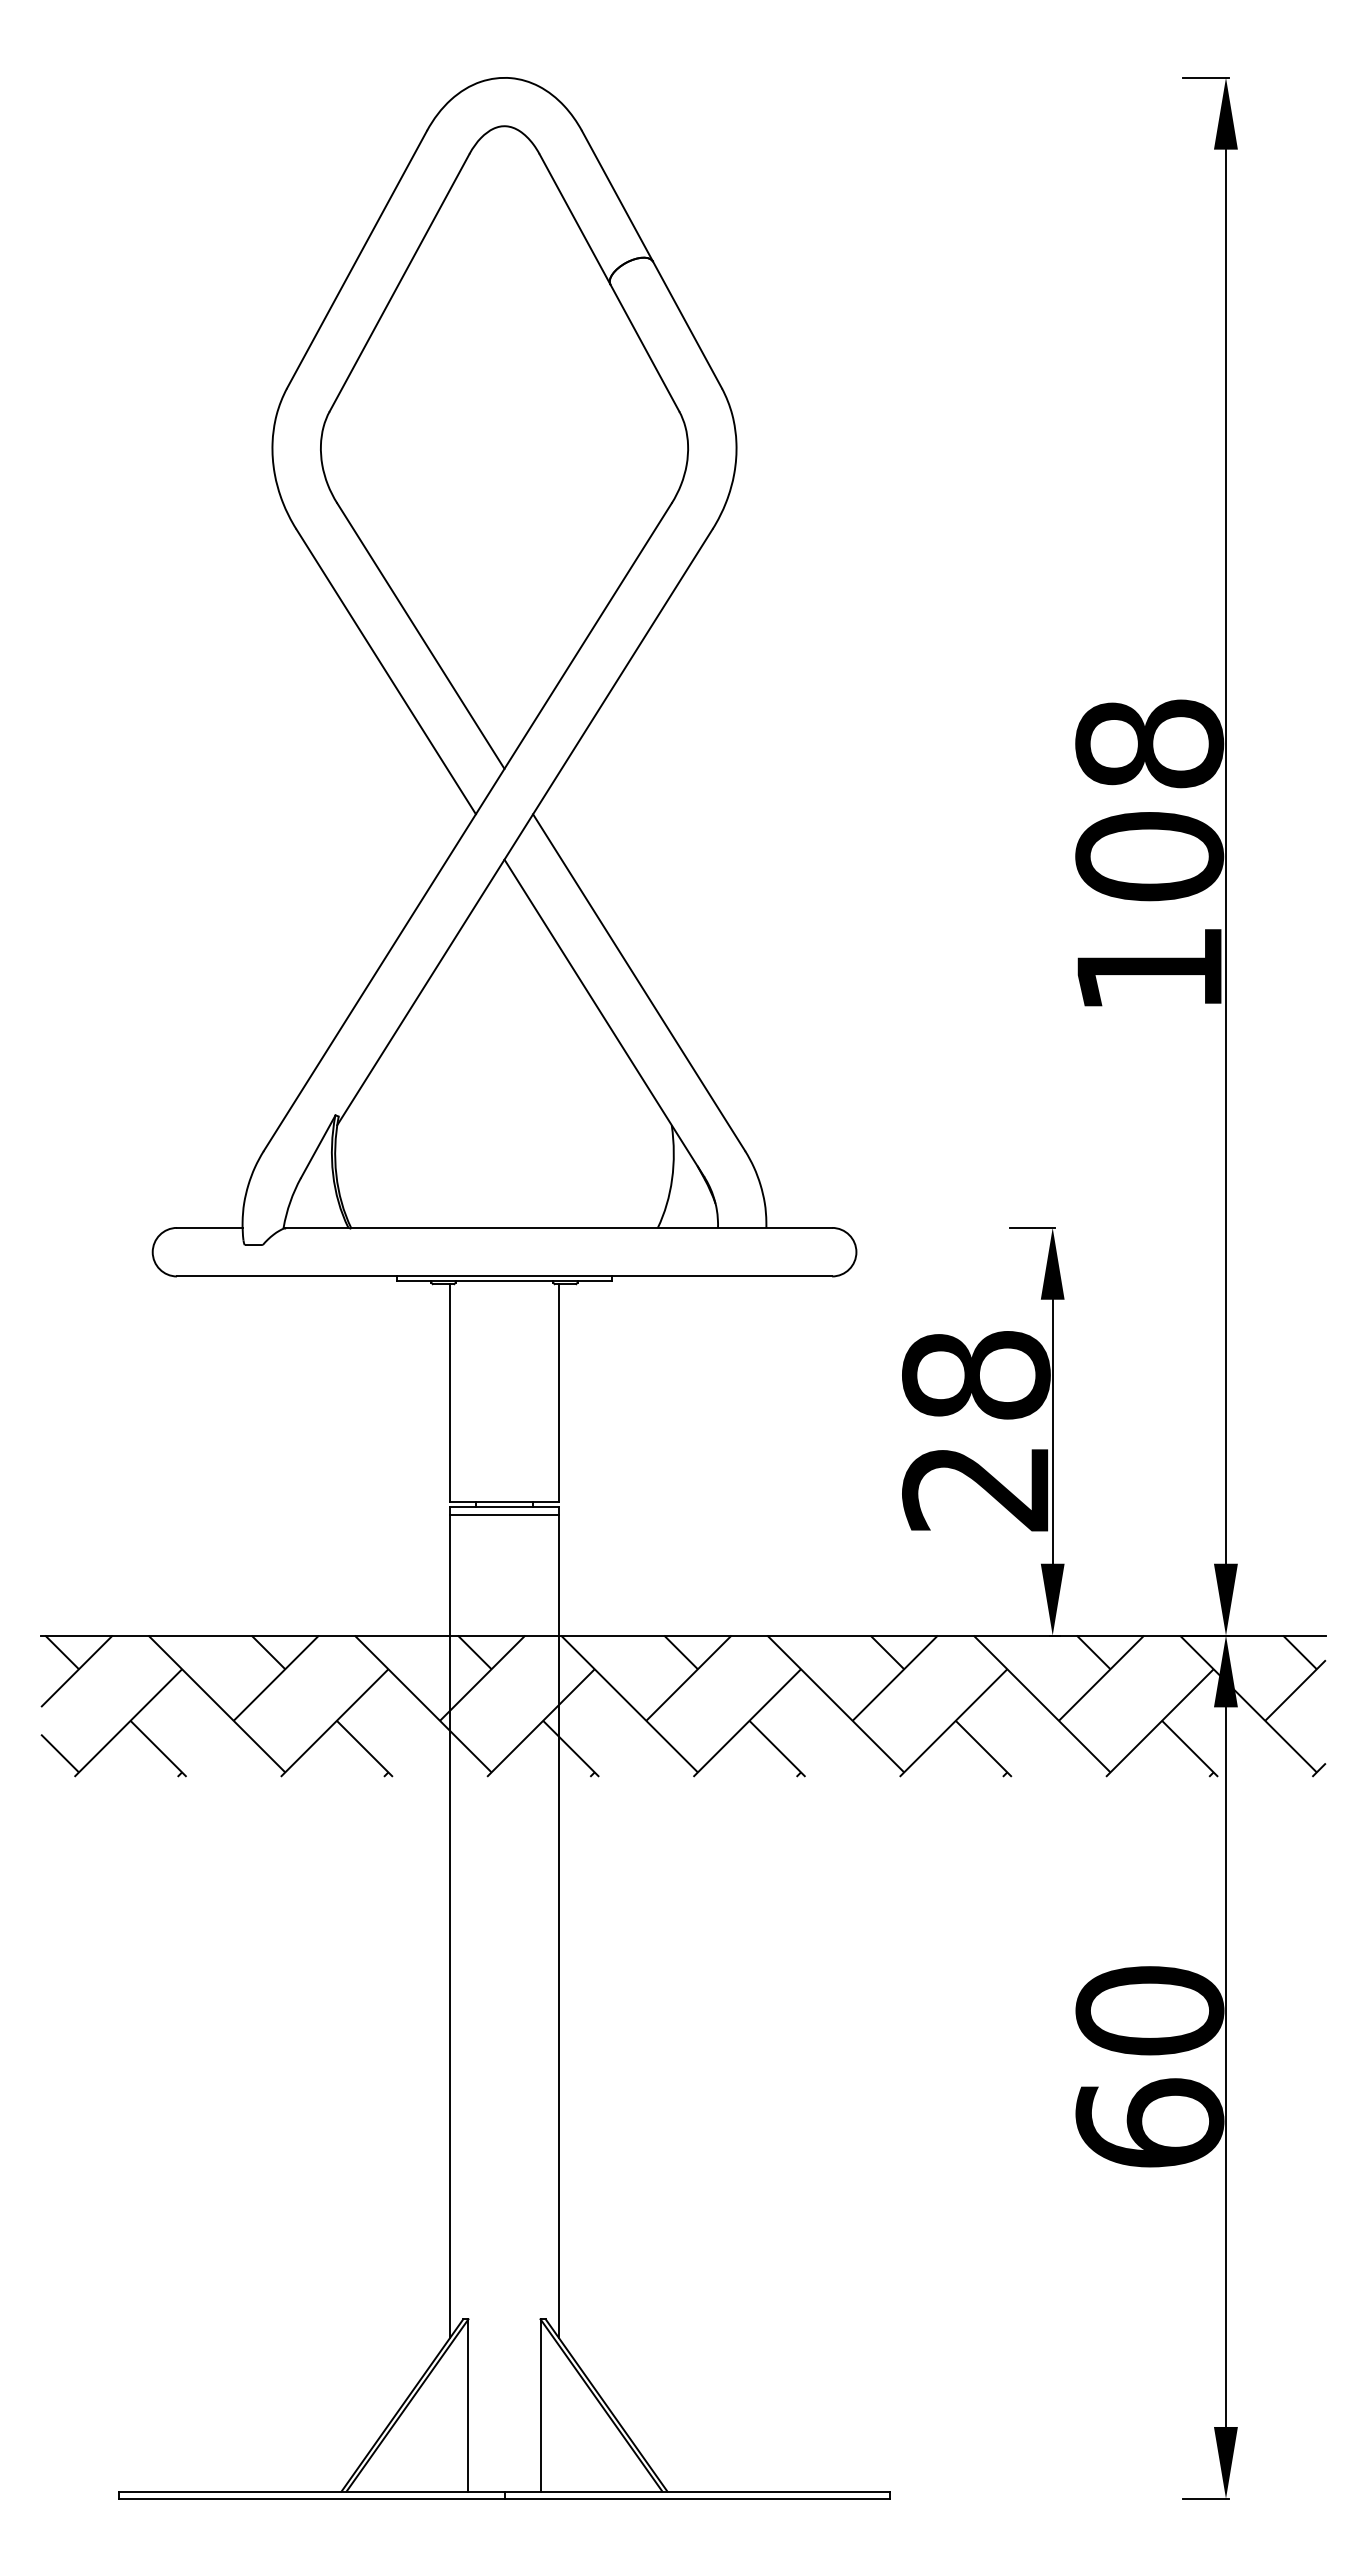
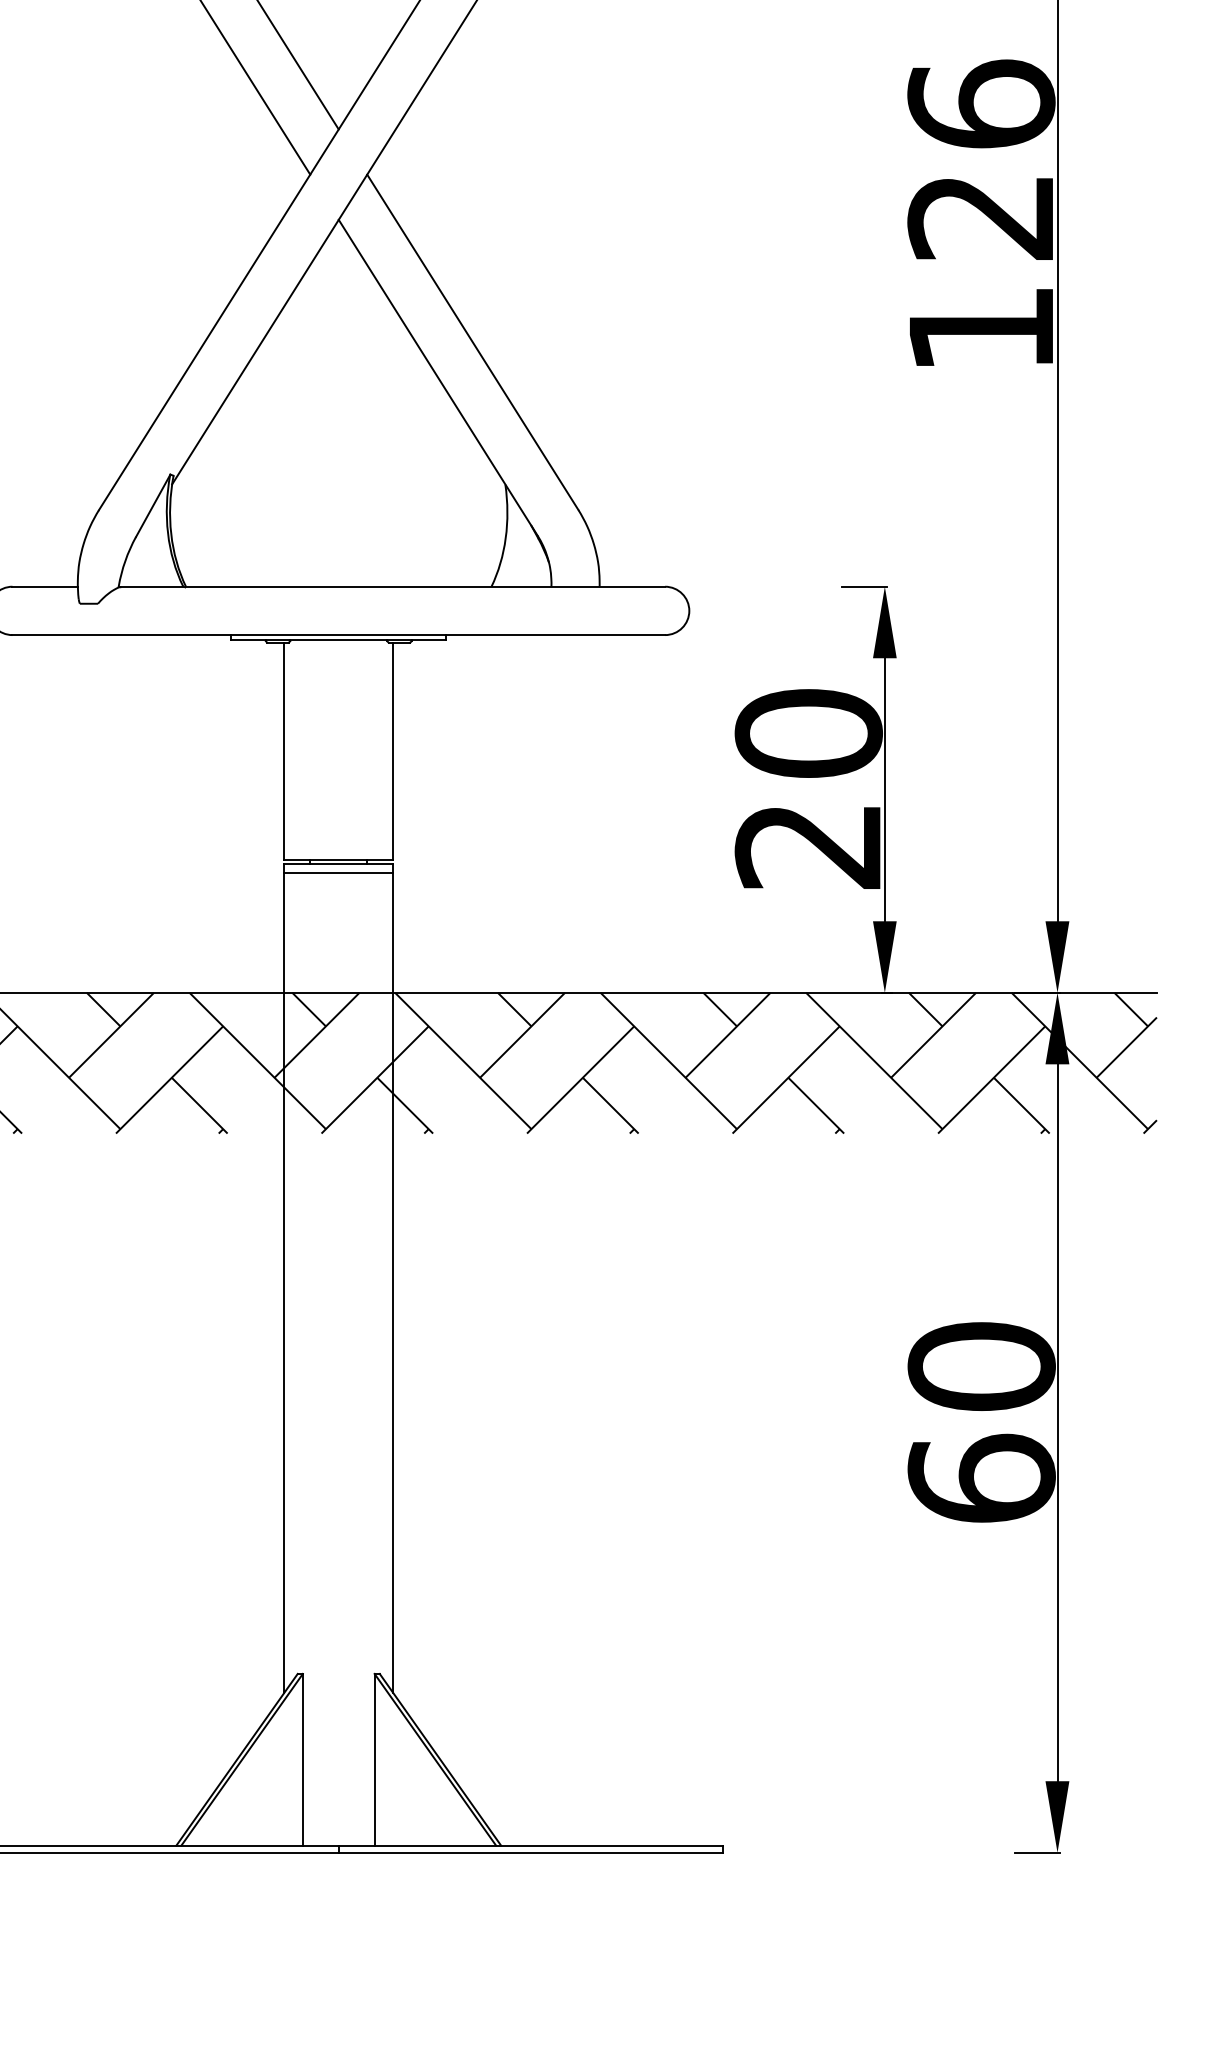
text: (1149, 799) -> (981, 159), 108 -> 126
text: (976, 1374) -> (808, 732), 28 -> 20

